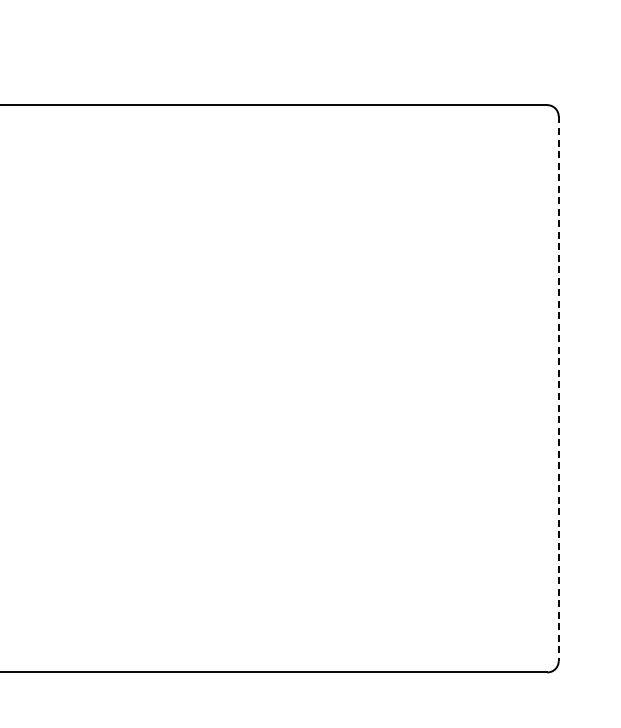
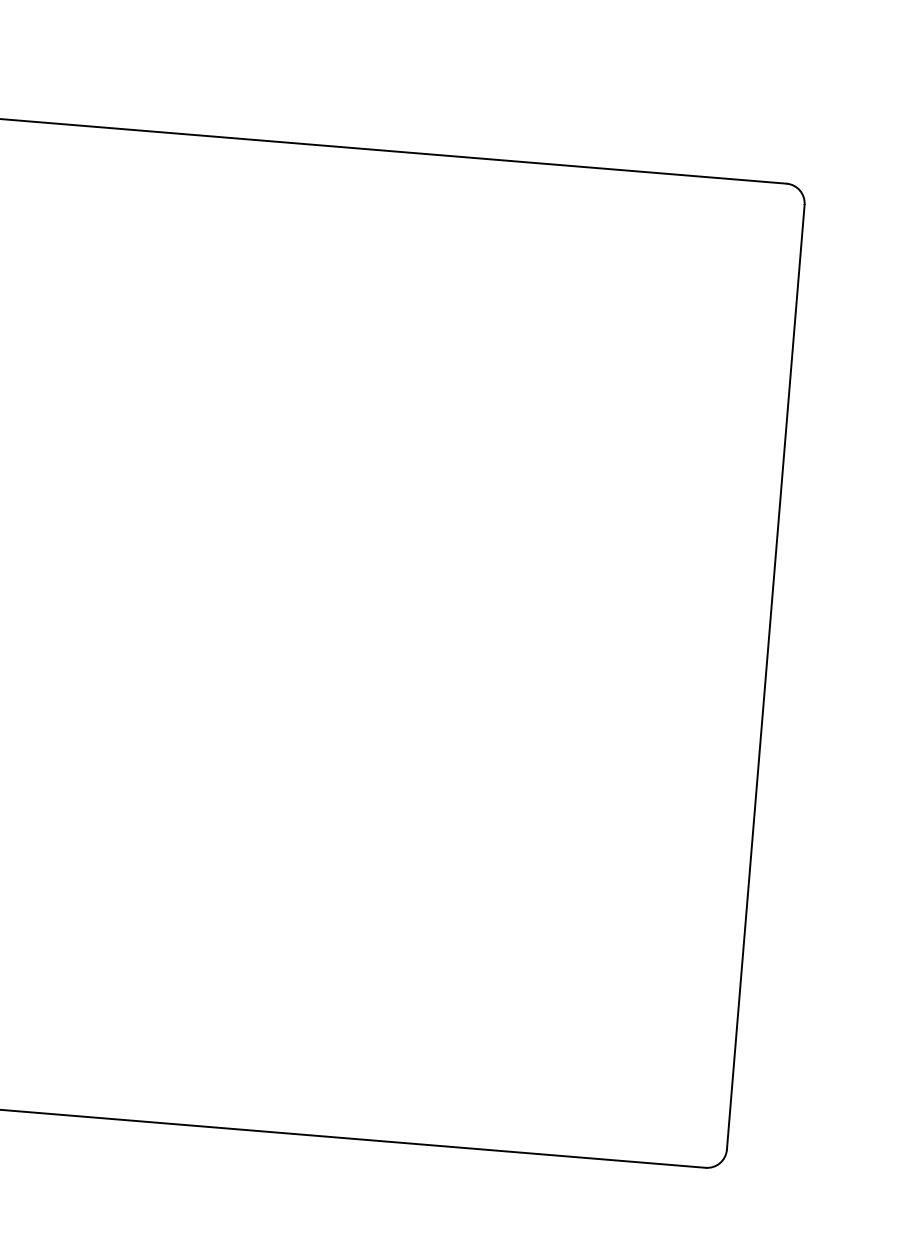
line: (558, 389) -> (765, 678), dashed -> solid

